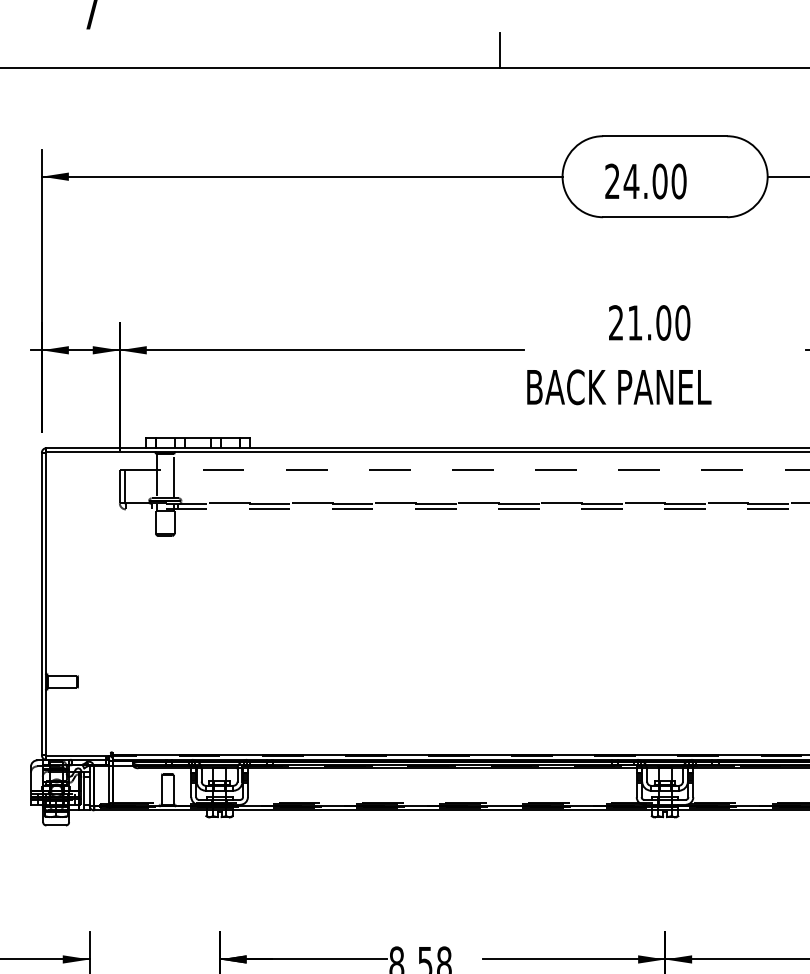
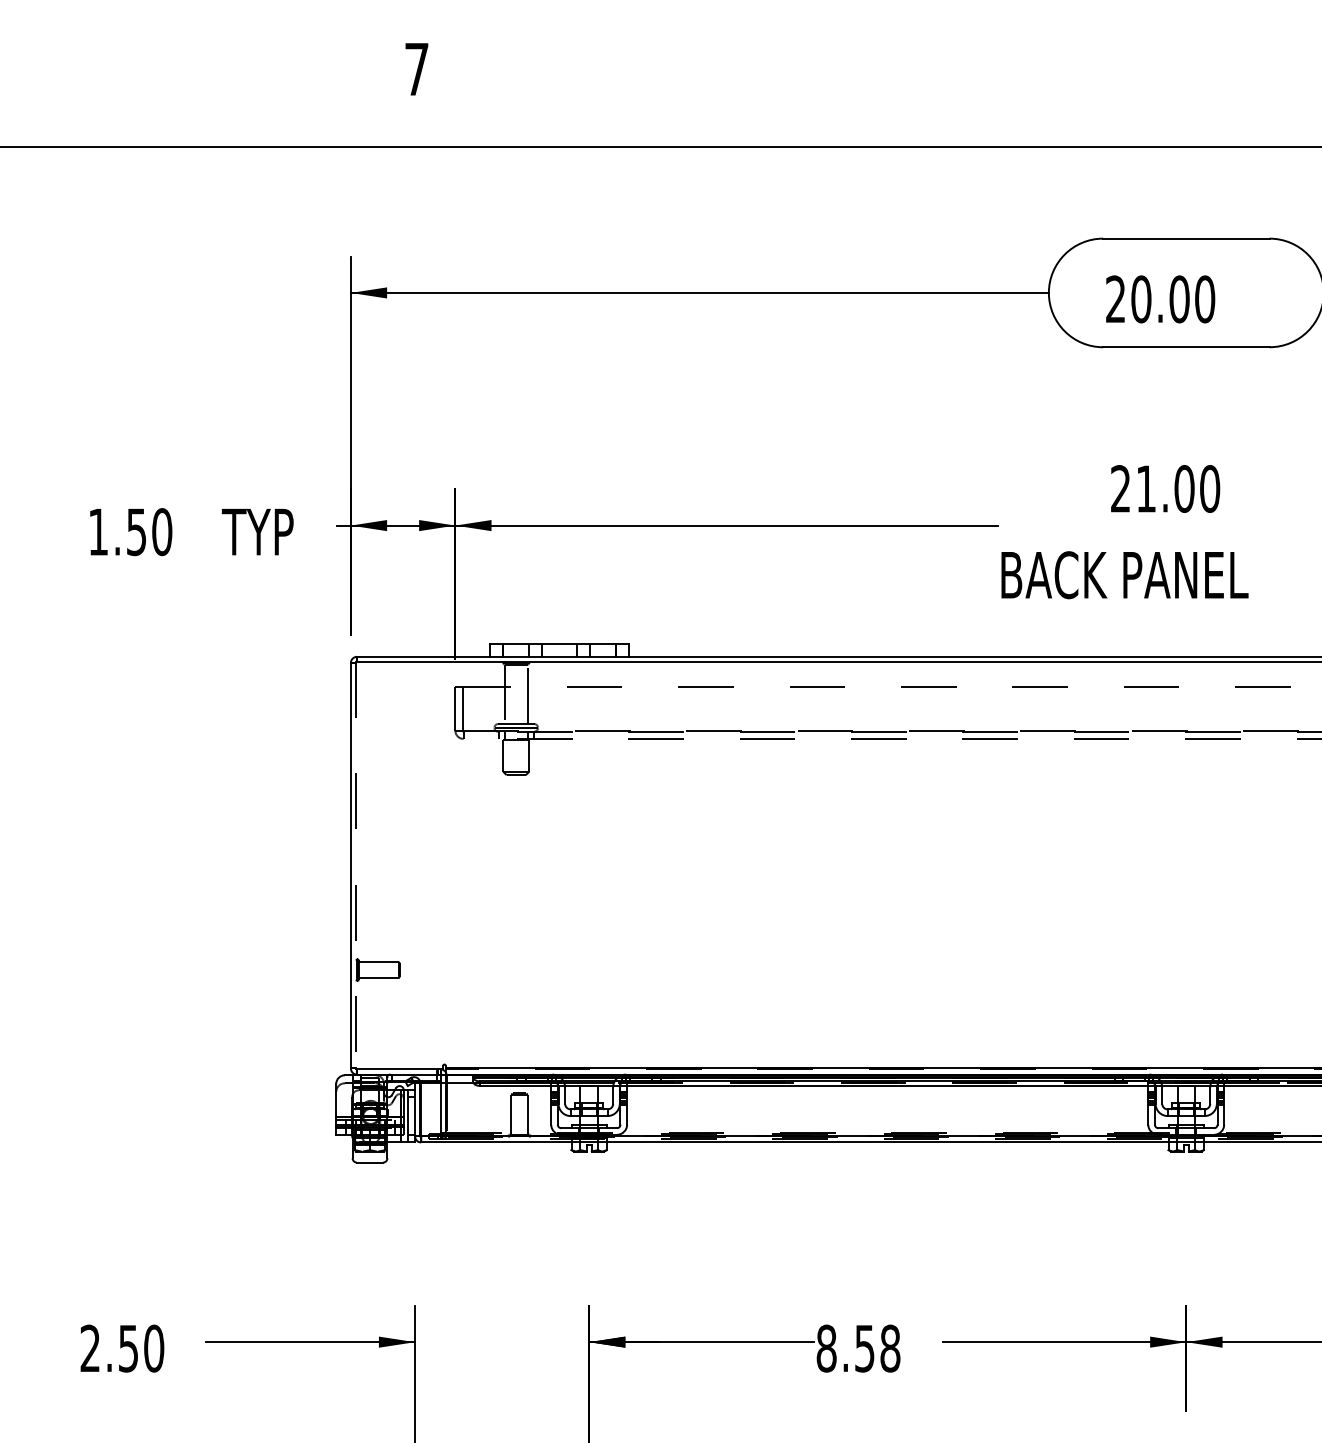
line: (500, 50) -> (965, 123), removed
text: (630, 181) -> (1140, 299), 24.00 -> 20.00
line: (46, 603) -> (356, 865), solid -> dashed

